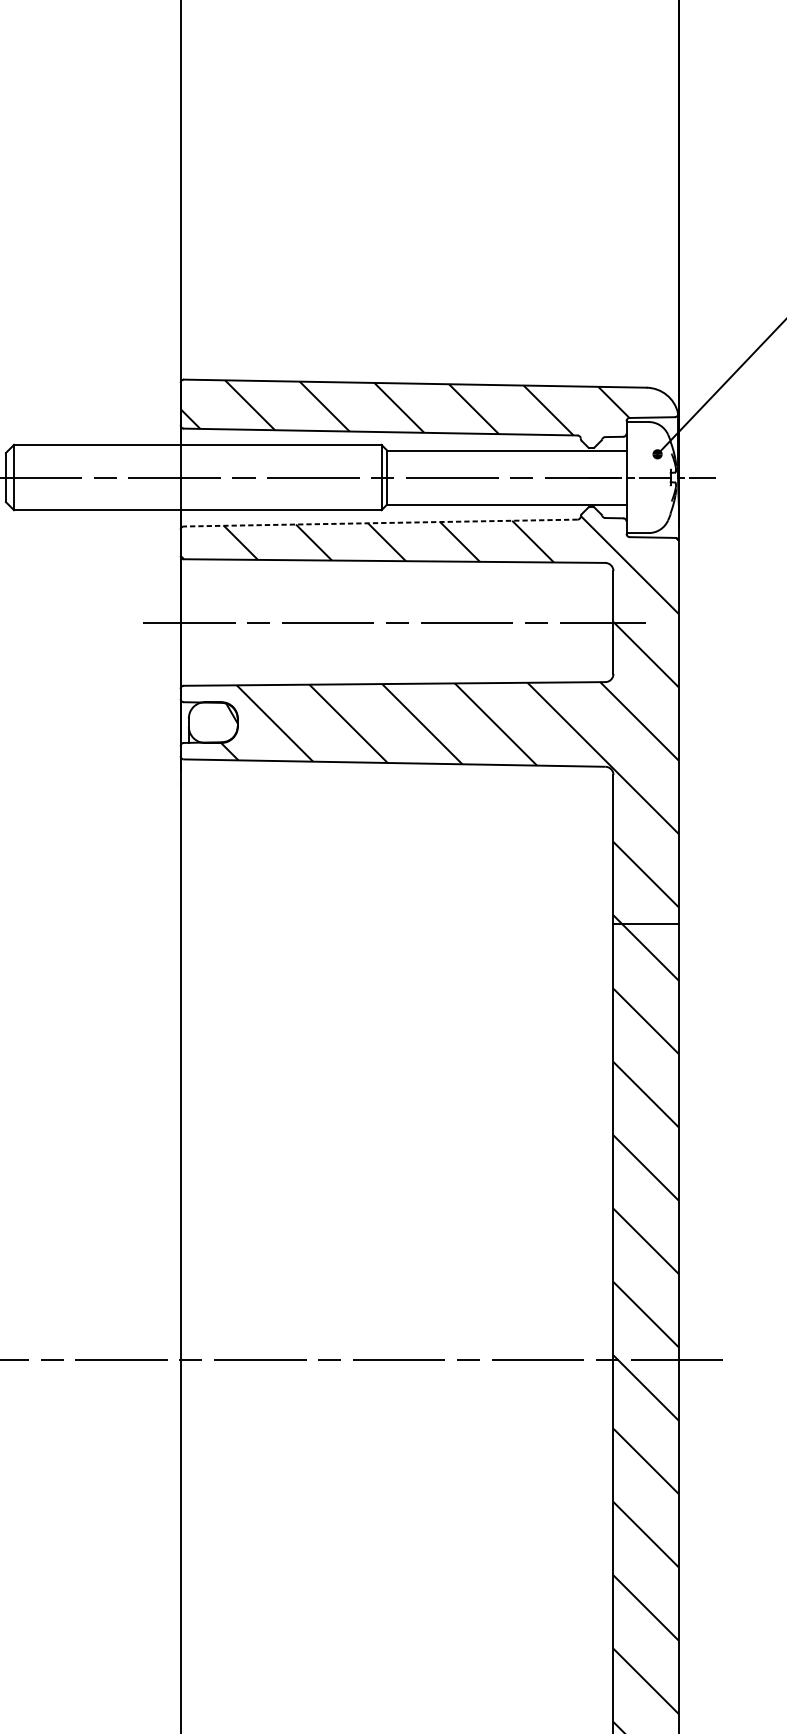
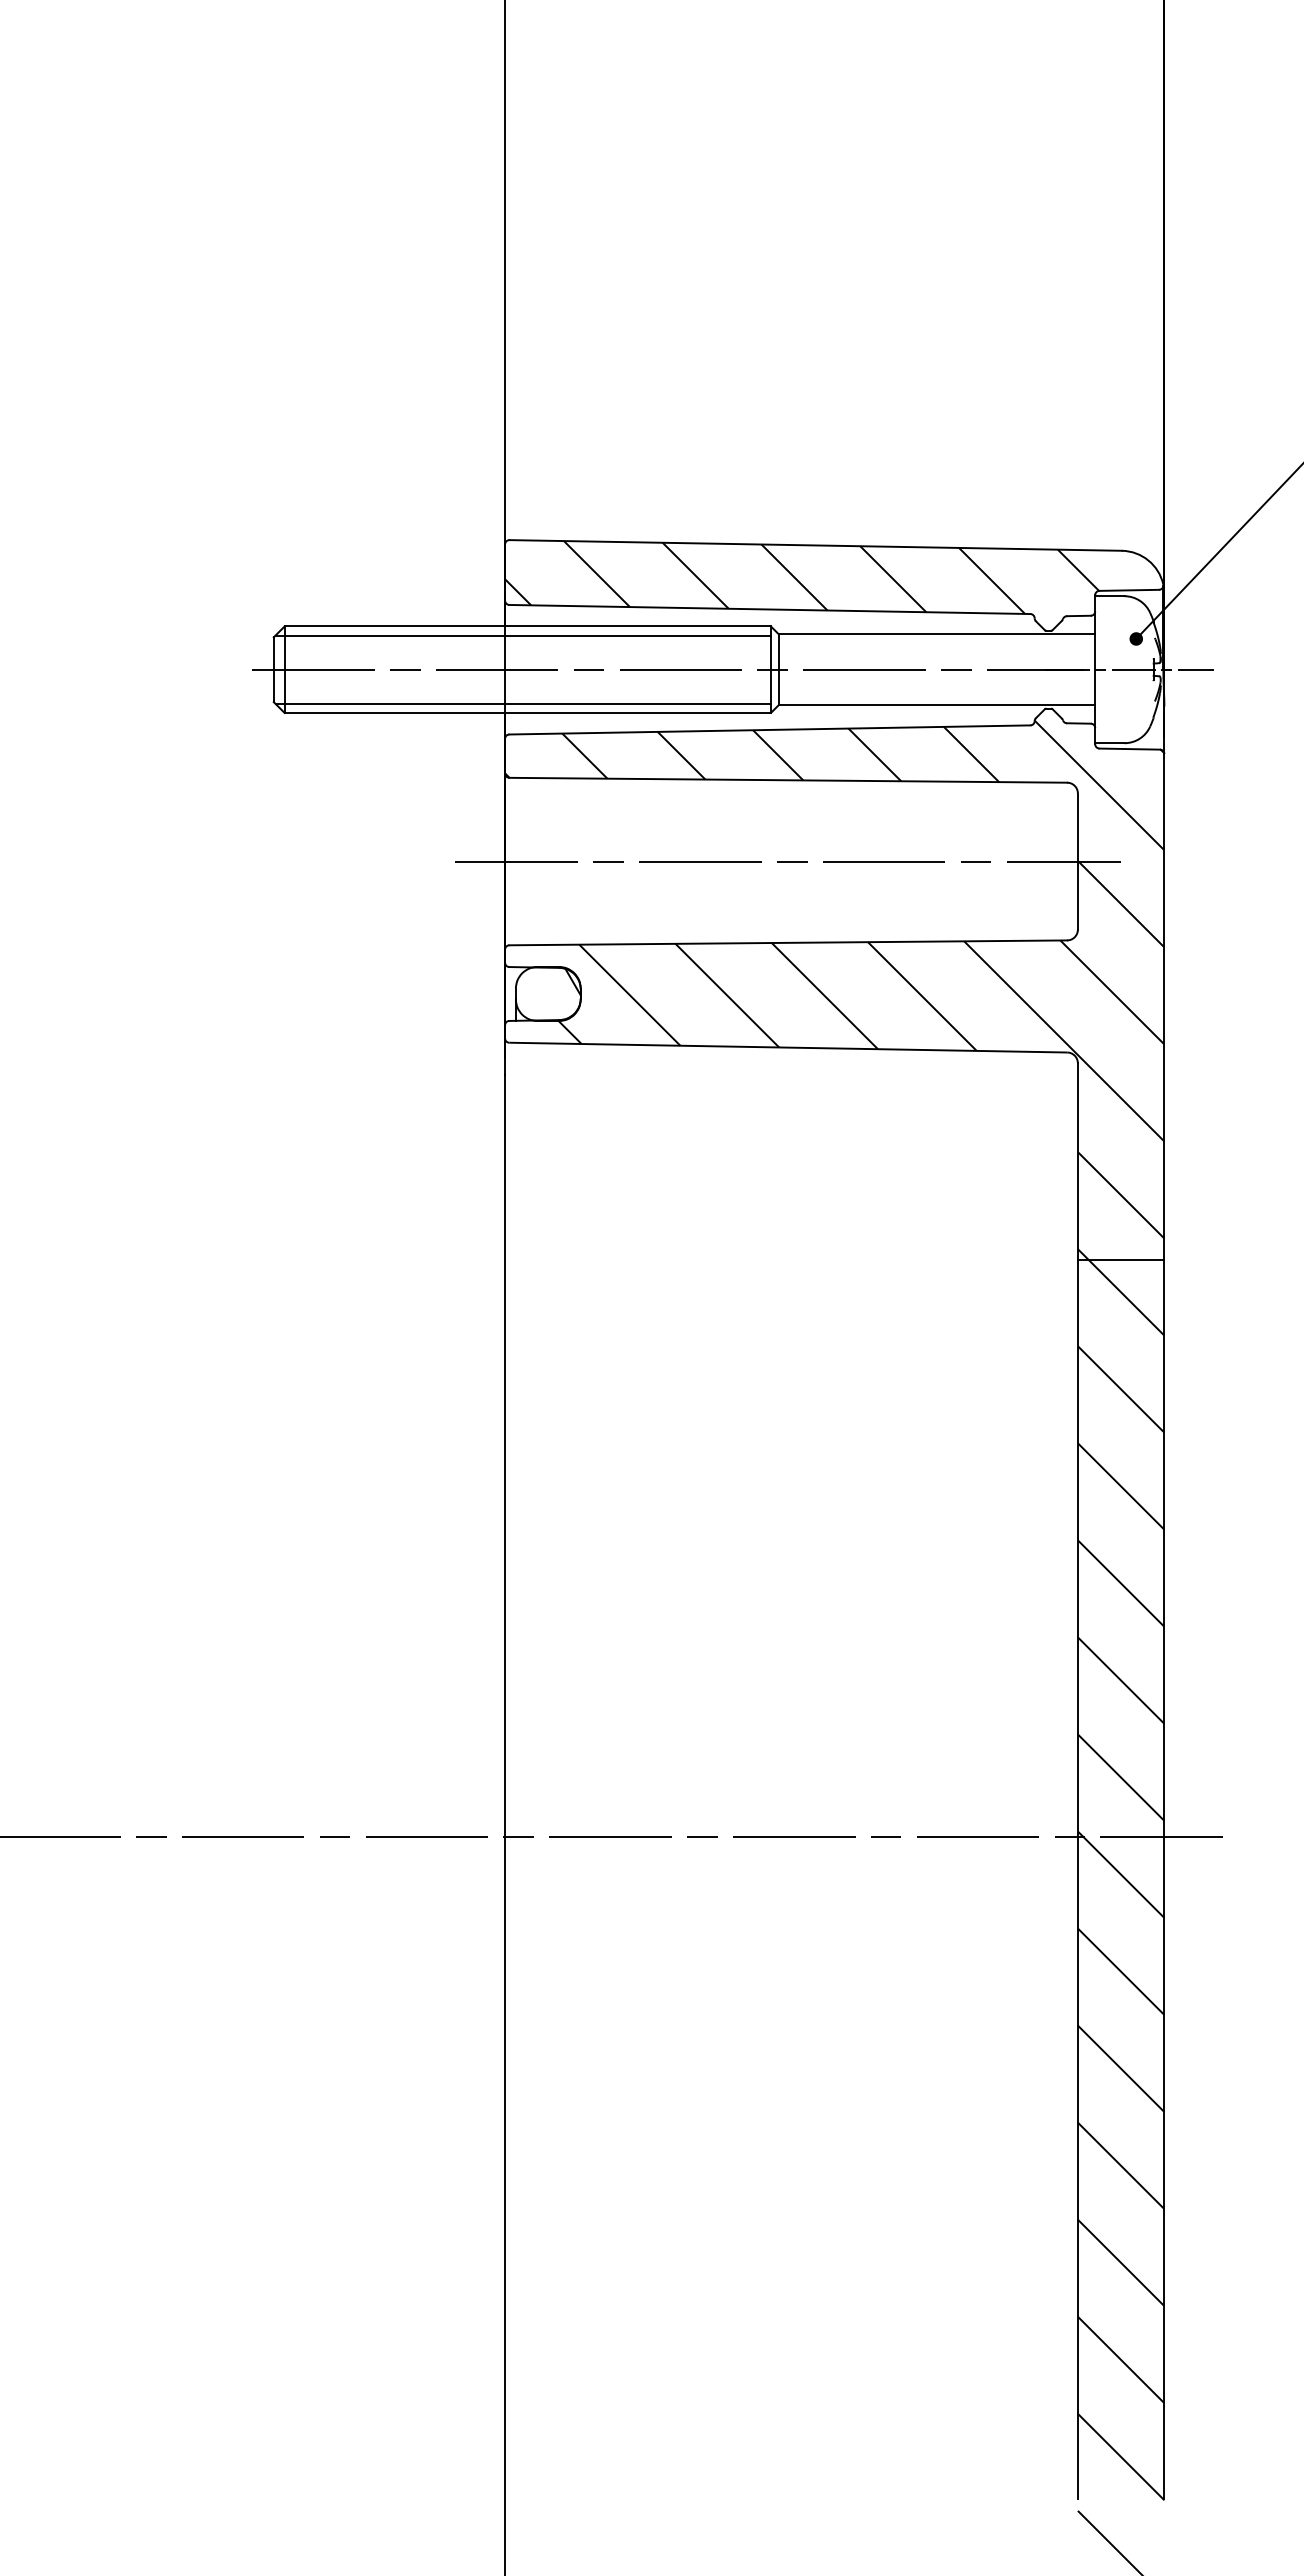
line: (193, 451) -> (522, 635), added
line: (193, 503) -> (522, 703), added
line: (380, 522) -> (769, 729), dashed -> solid

